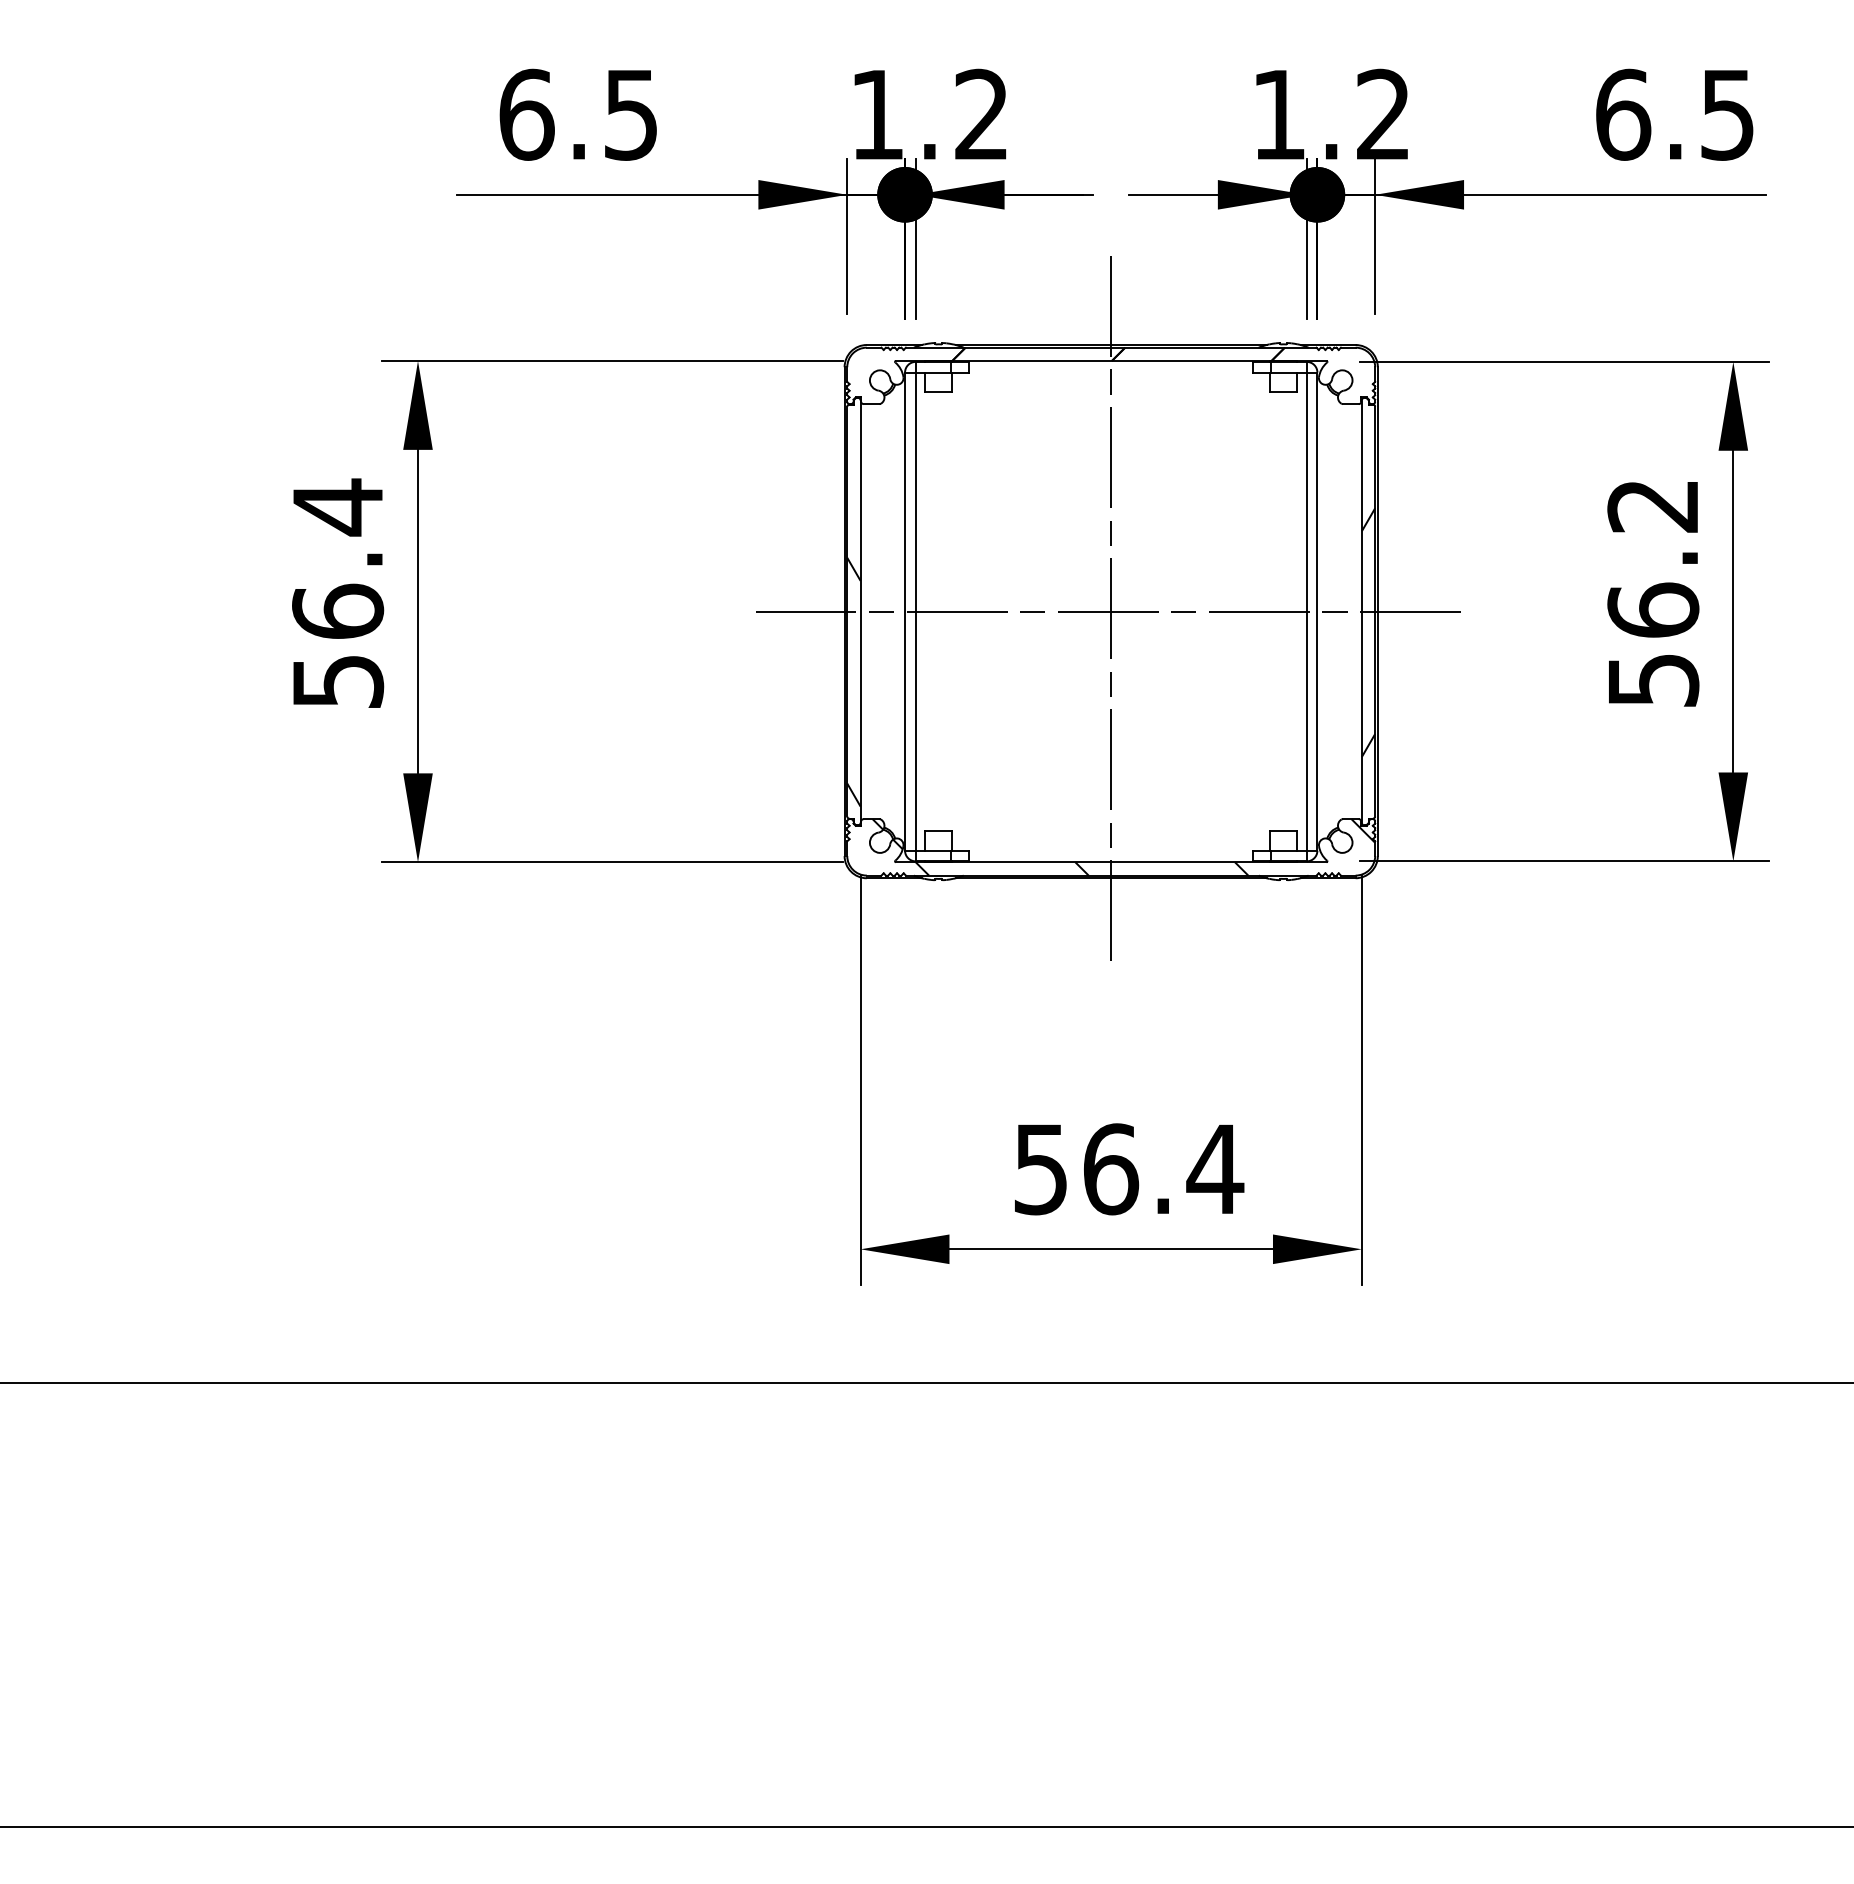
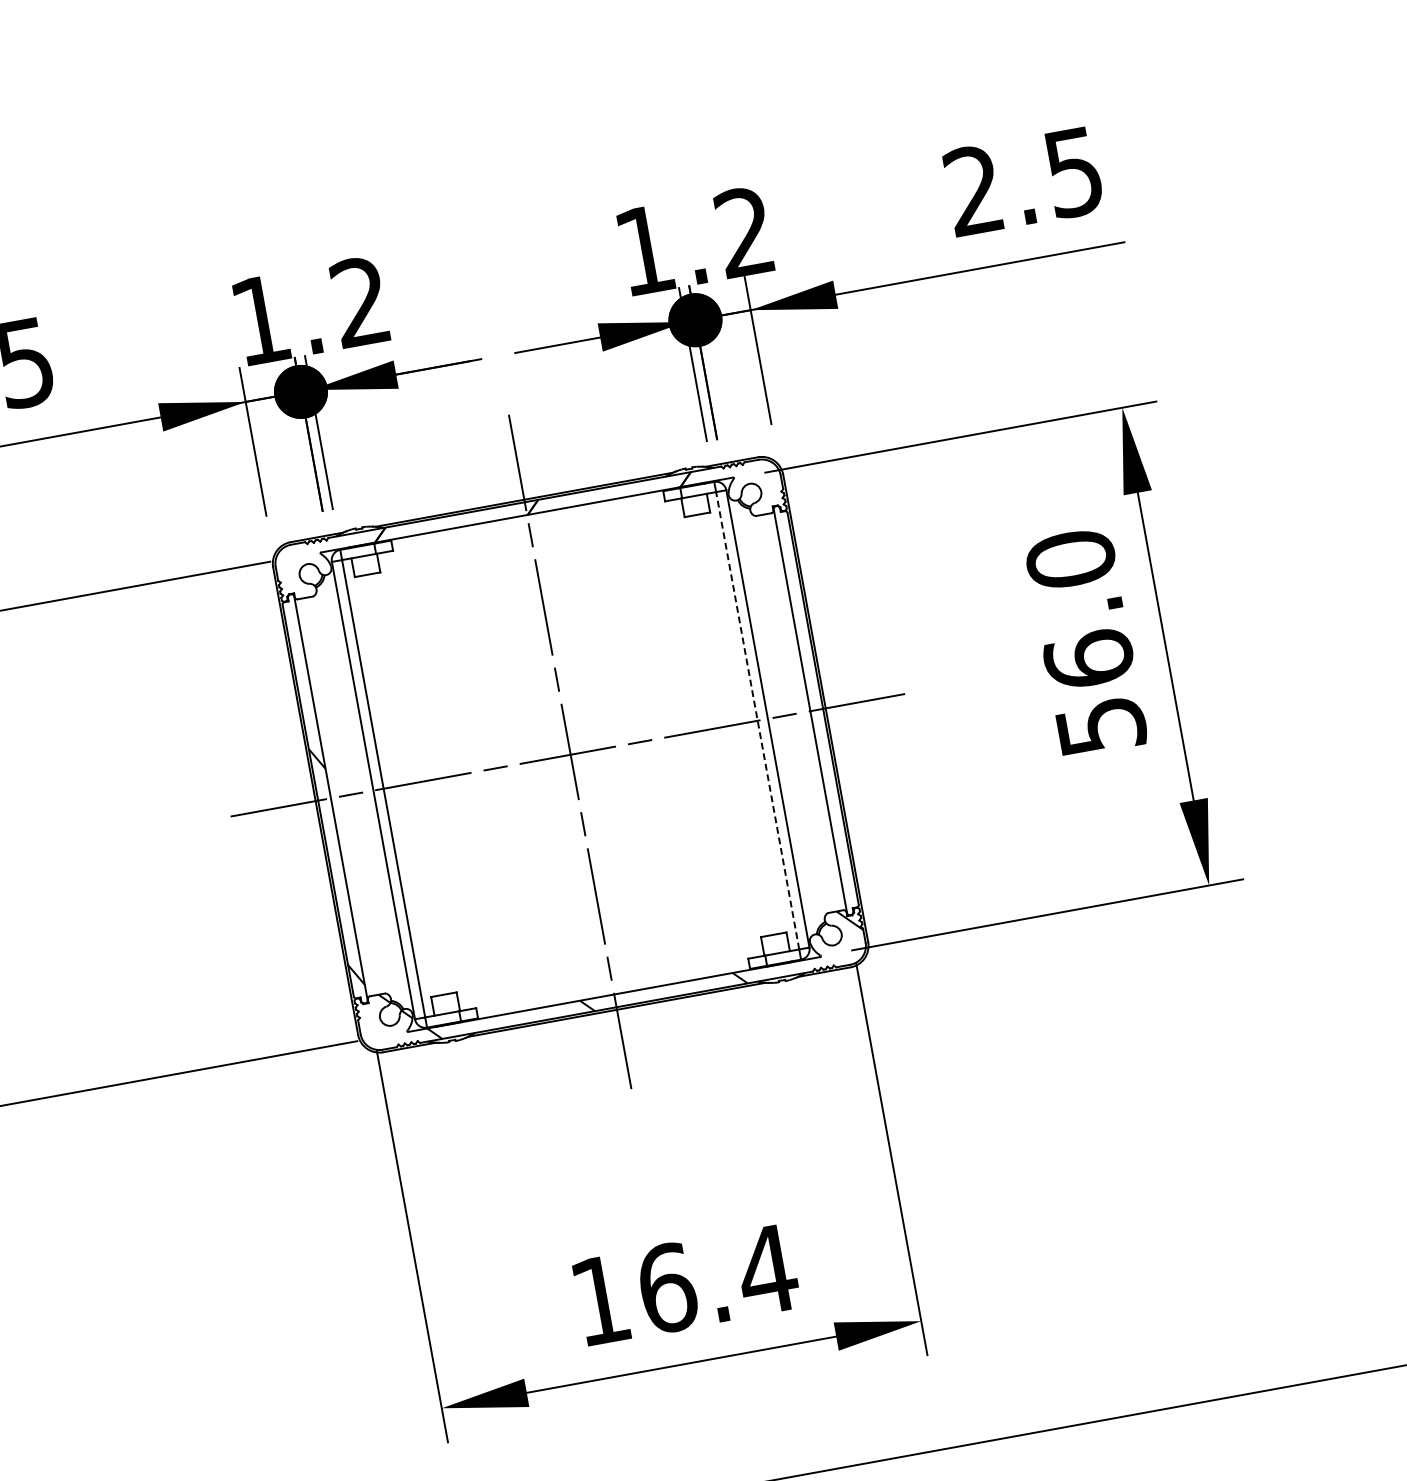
text: (1623, 114) -> (974, 190), 6.5 -> 2.5
text: (1653, 505) -> (1070, 558), 56.2 -> 56.0
line: (1306, 611) -> (757, 720), solid -> dashed
hatch: (1368, 632) -> (820, 730), removed
text: (1040, 1169) -> (600, 1300), 56.4 -> 16.4

